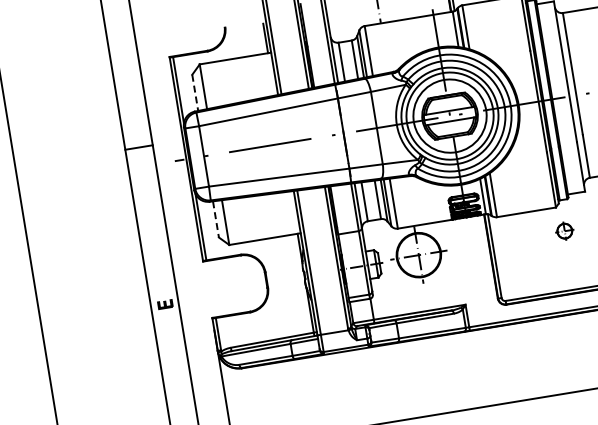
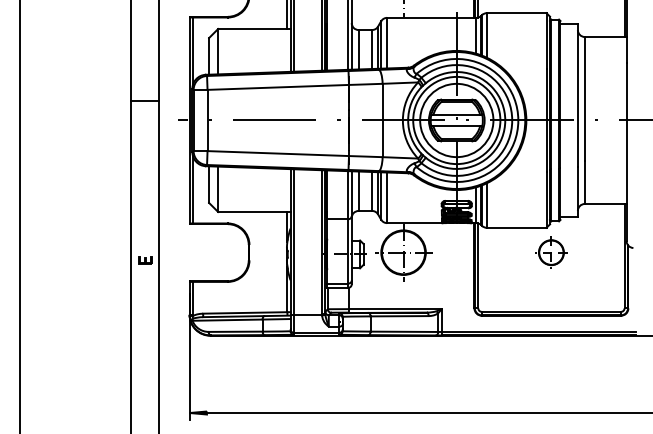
line: (195, 92) -> (209, 56), dashed -> solid
line: (216, 220) -> (209, 185), dashed -> solid
part: (564, 231) -> (551, 252), size x1.67

